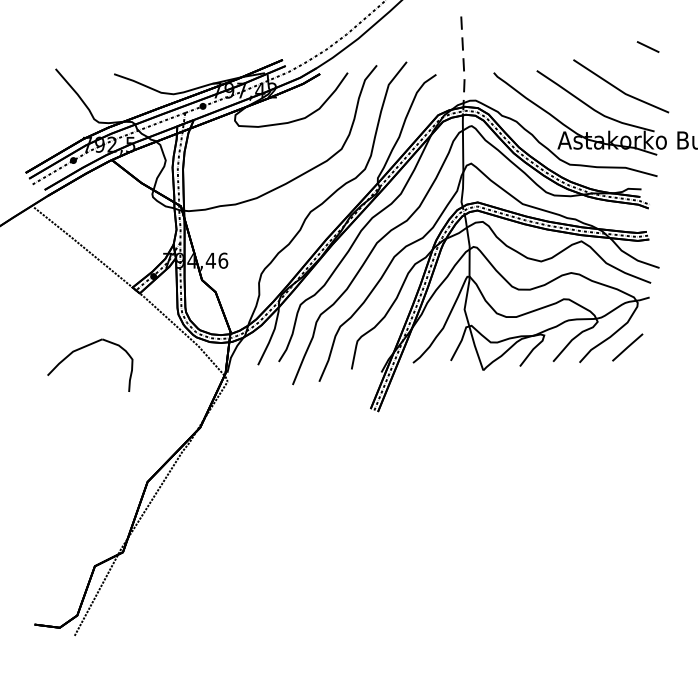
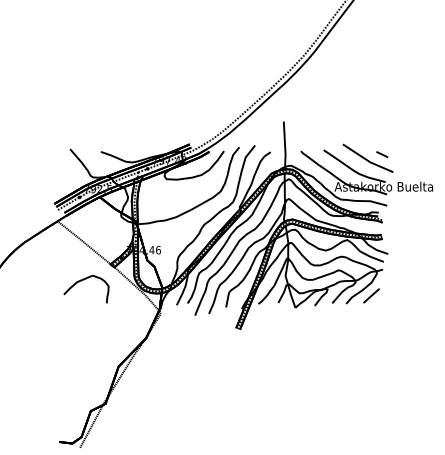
line: (648, 46) -> (382, 154), moved
line: (464, 65) -> (285, 147), dashed -> solid
part: (86, 348) -> (84, 280), moved

